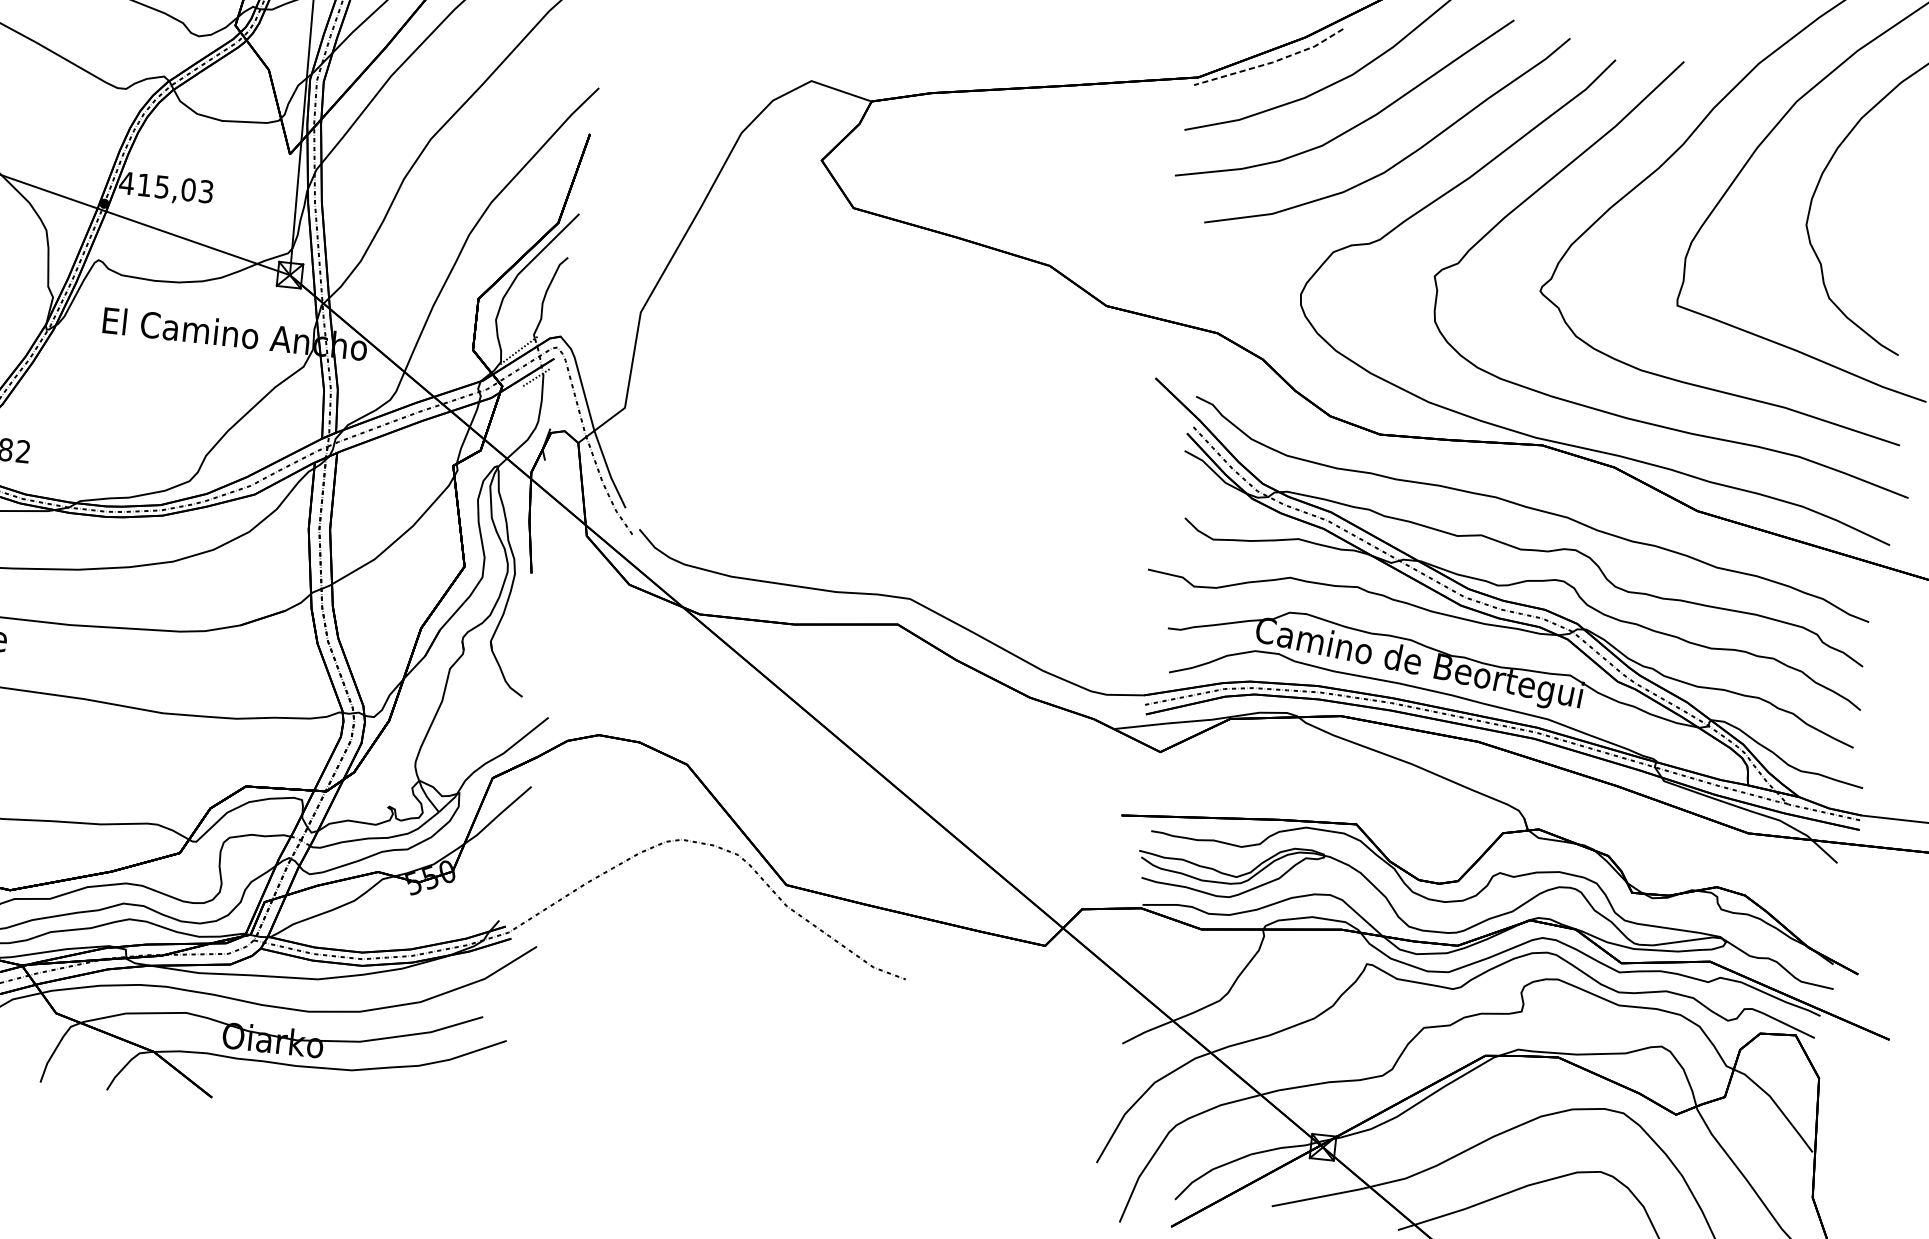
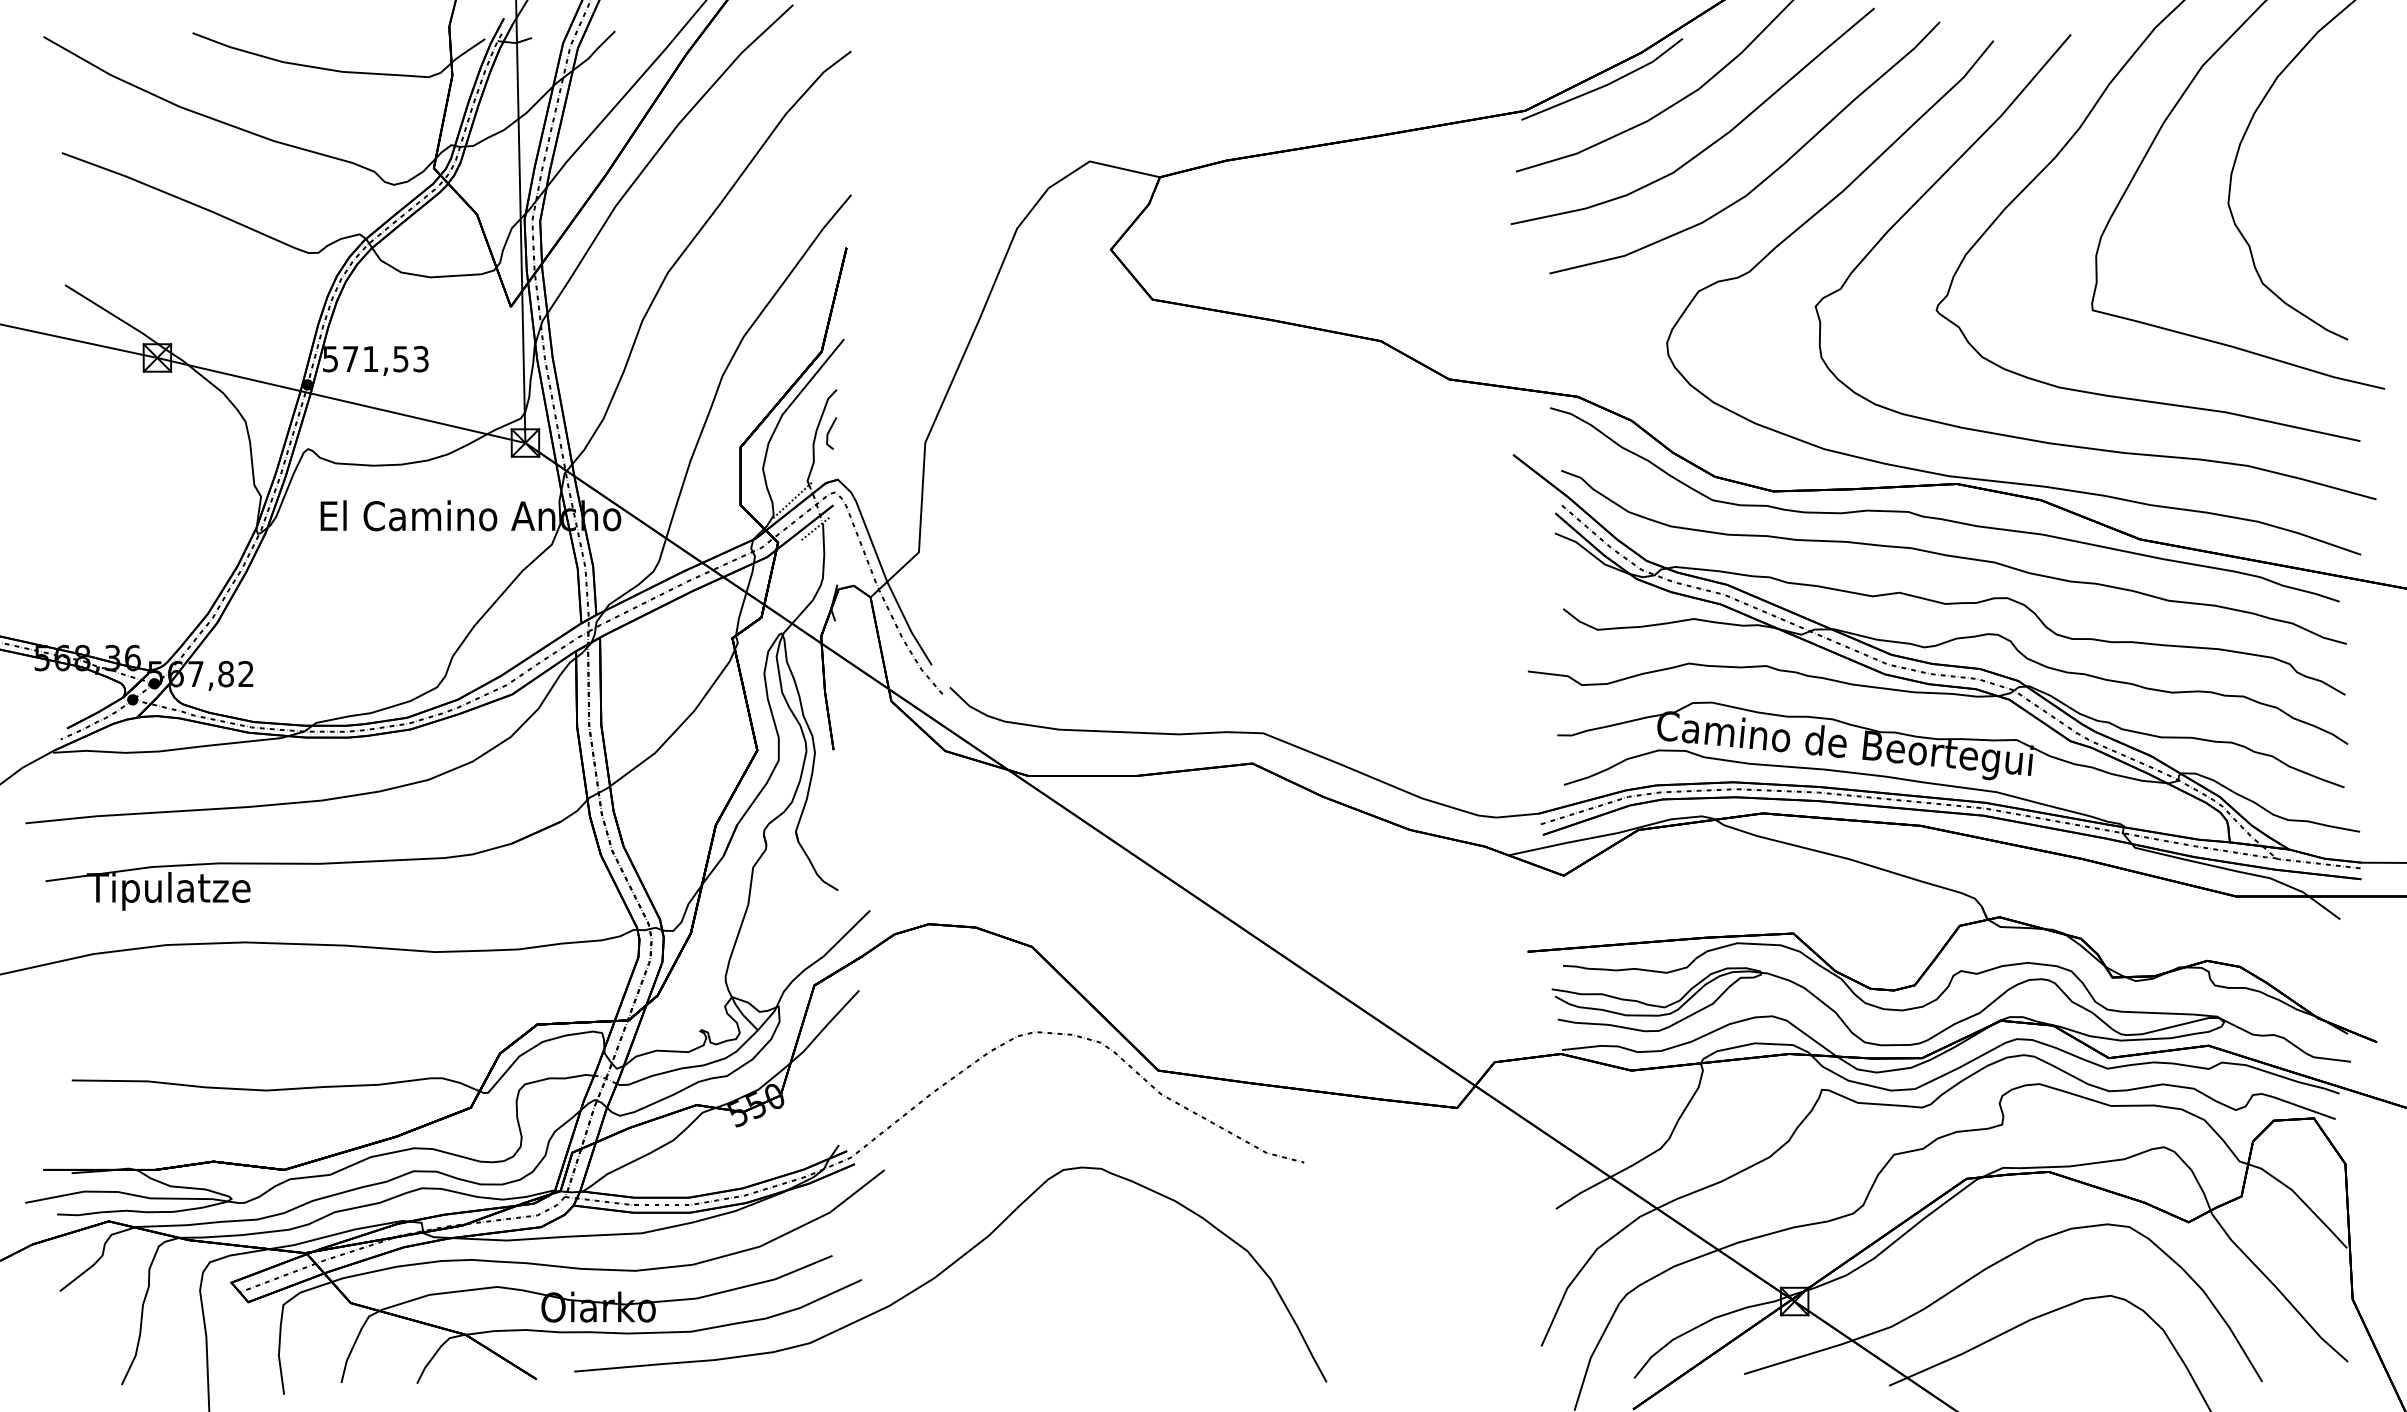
line: (1271, 62) -> (1606, 85), dashed -> solid
text: (157, 186) -> (365, 359), 415,03 -> 571,53
line: (557, 295) -> (829, 433), added
curve: (1527, 474) -> (1944, 518), added
curve: (582, 1039) -> (947, 1269), added

